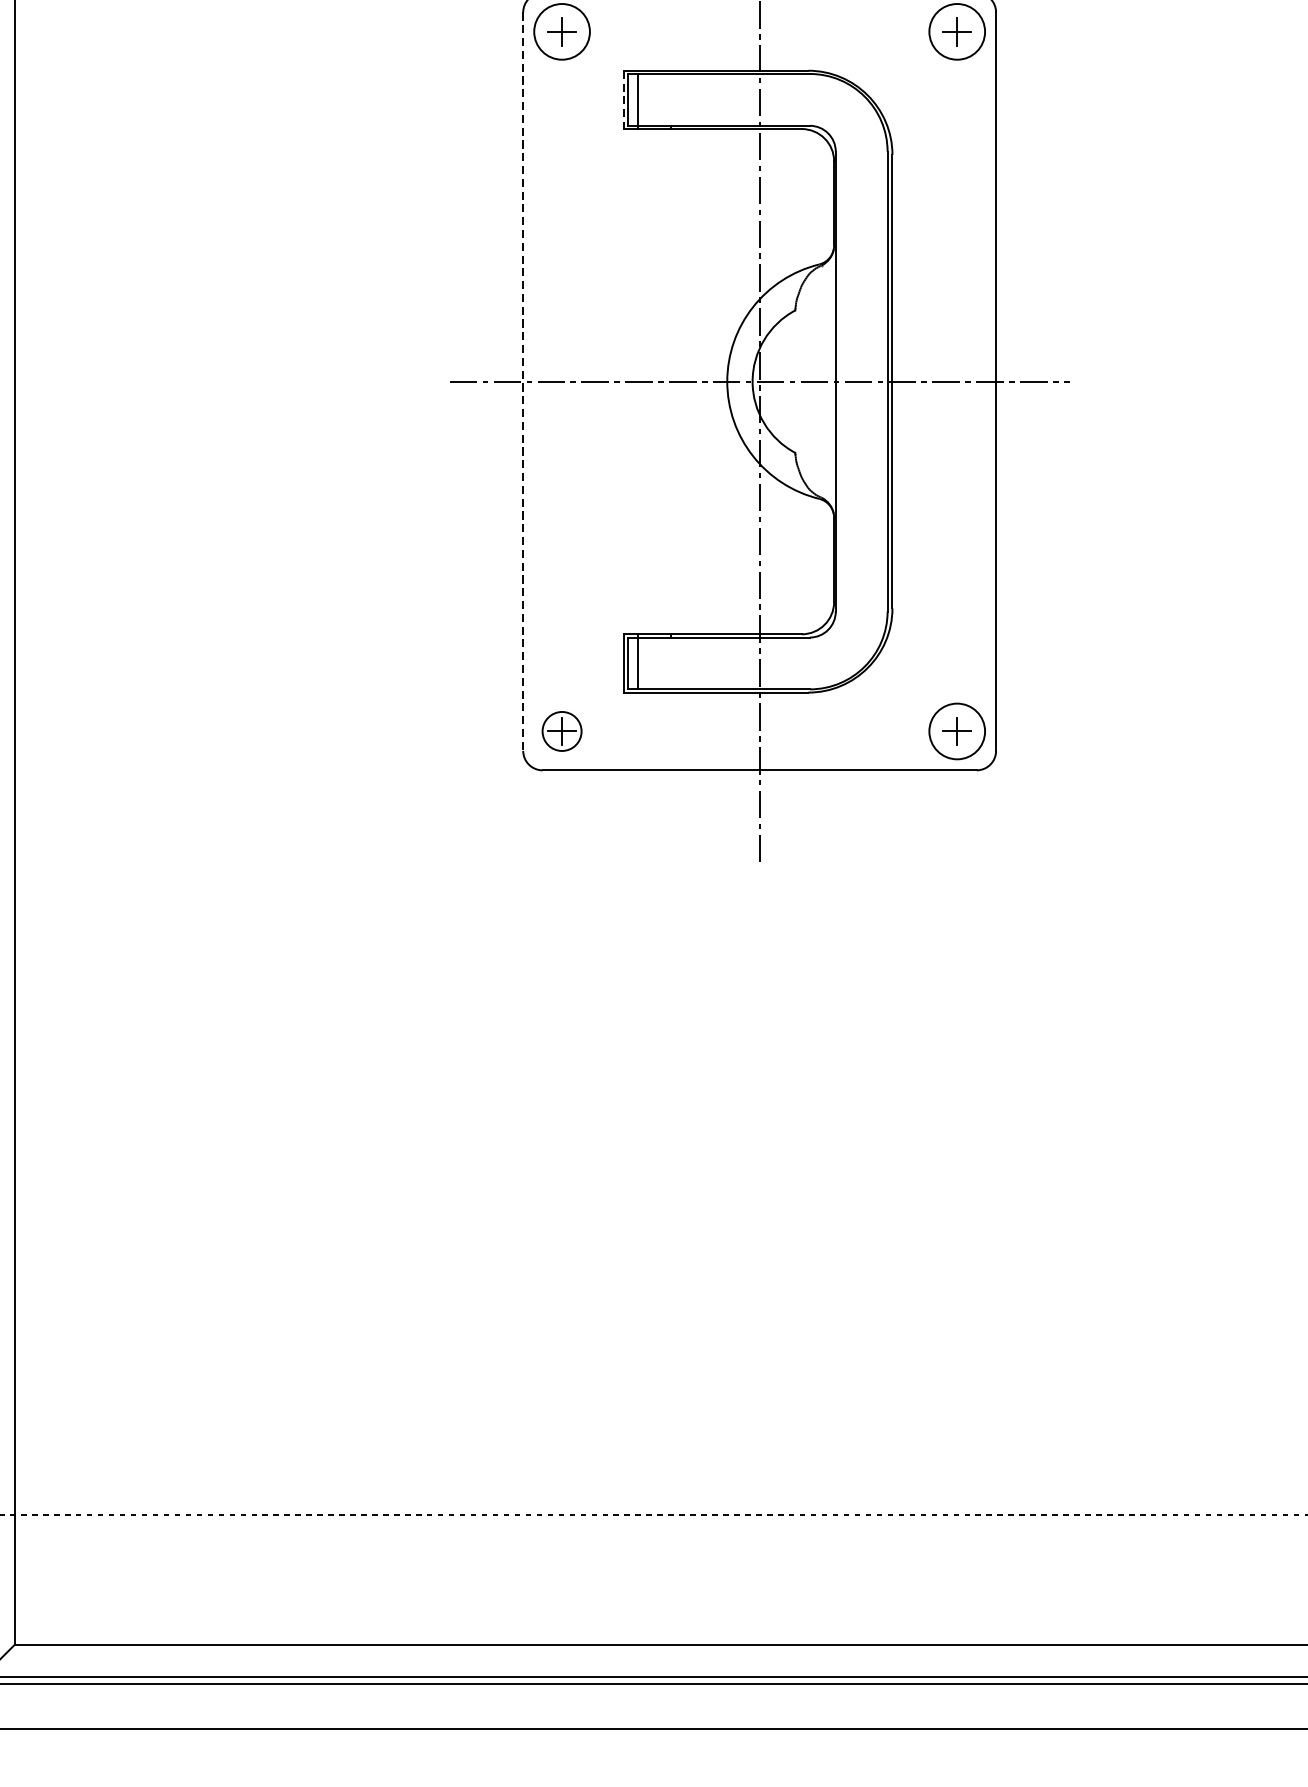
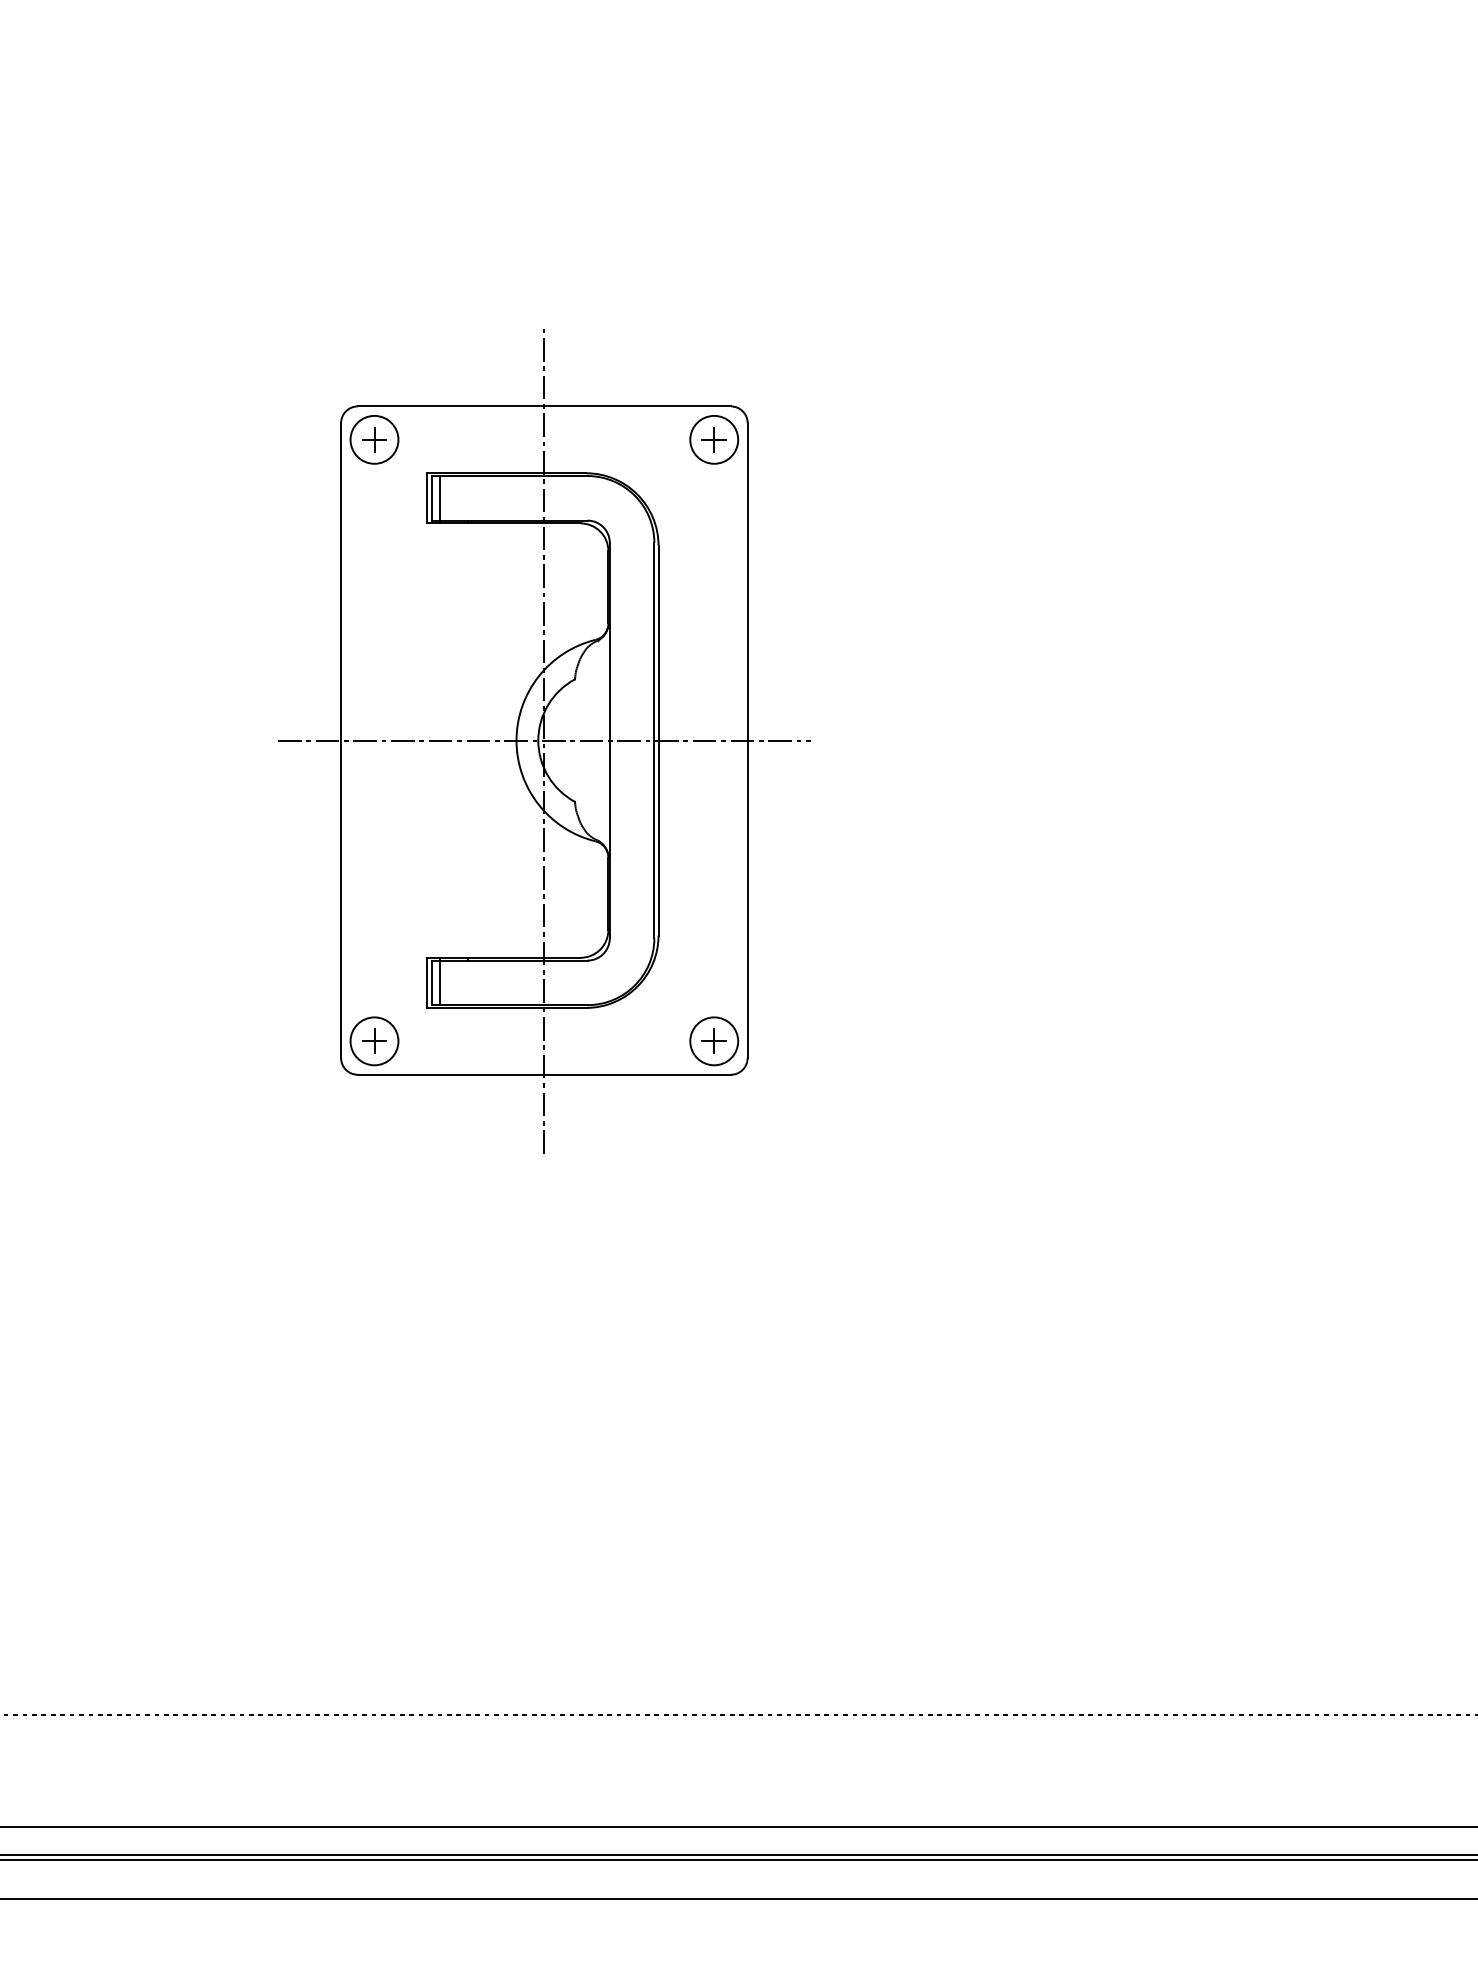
line: (623, 100) -> (427, 498), dashed -> solid
line: (523, 382) -> (341, 741), dashed -> solid
circle: (562, 731) -> (374, 1041), size x1.43

